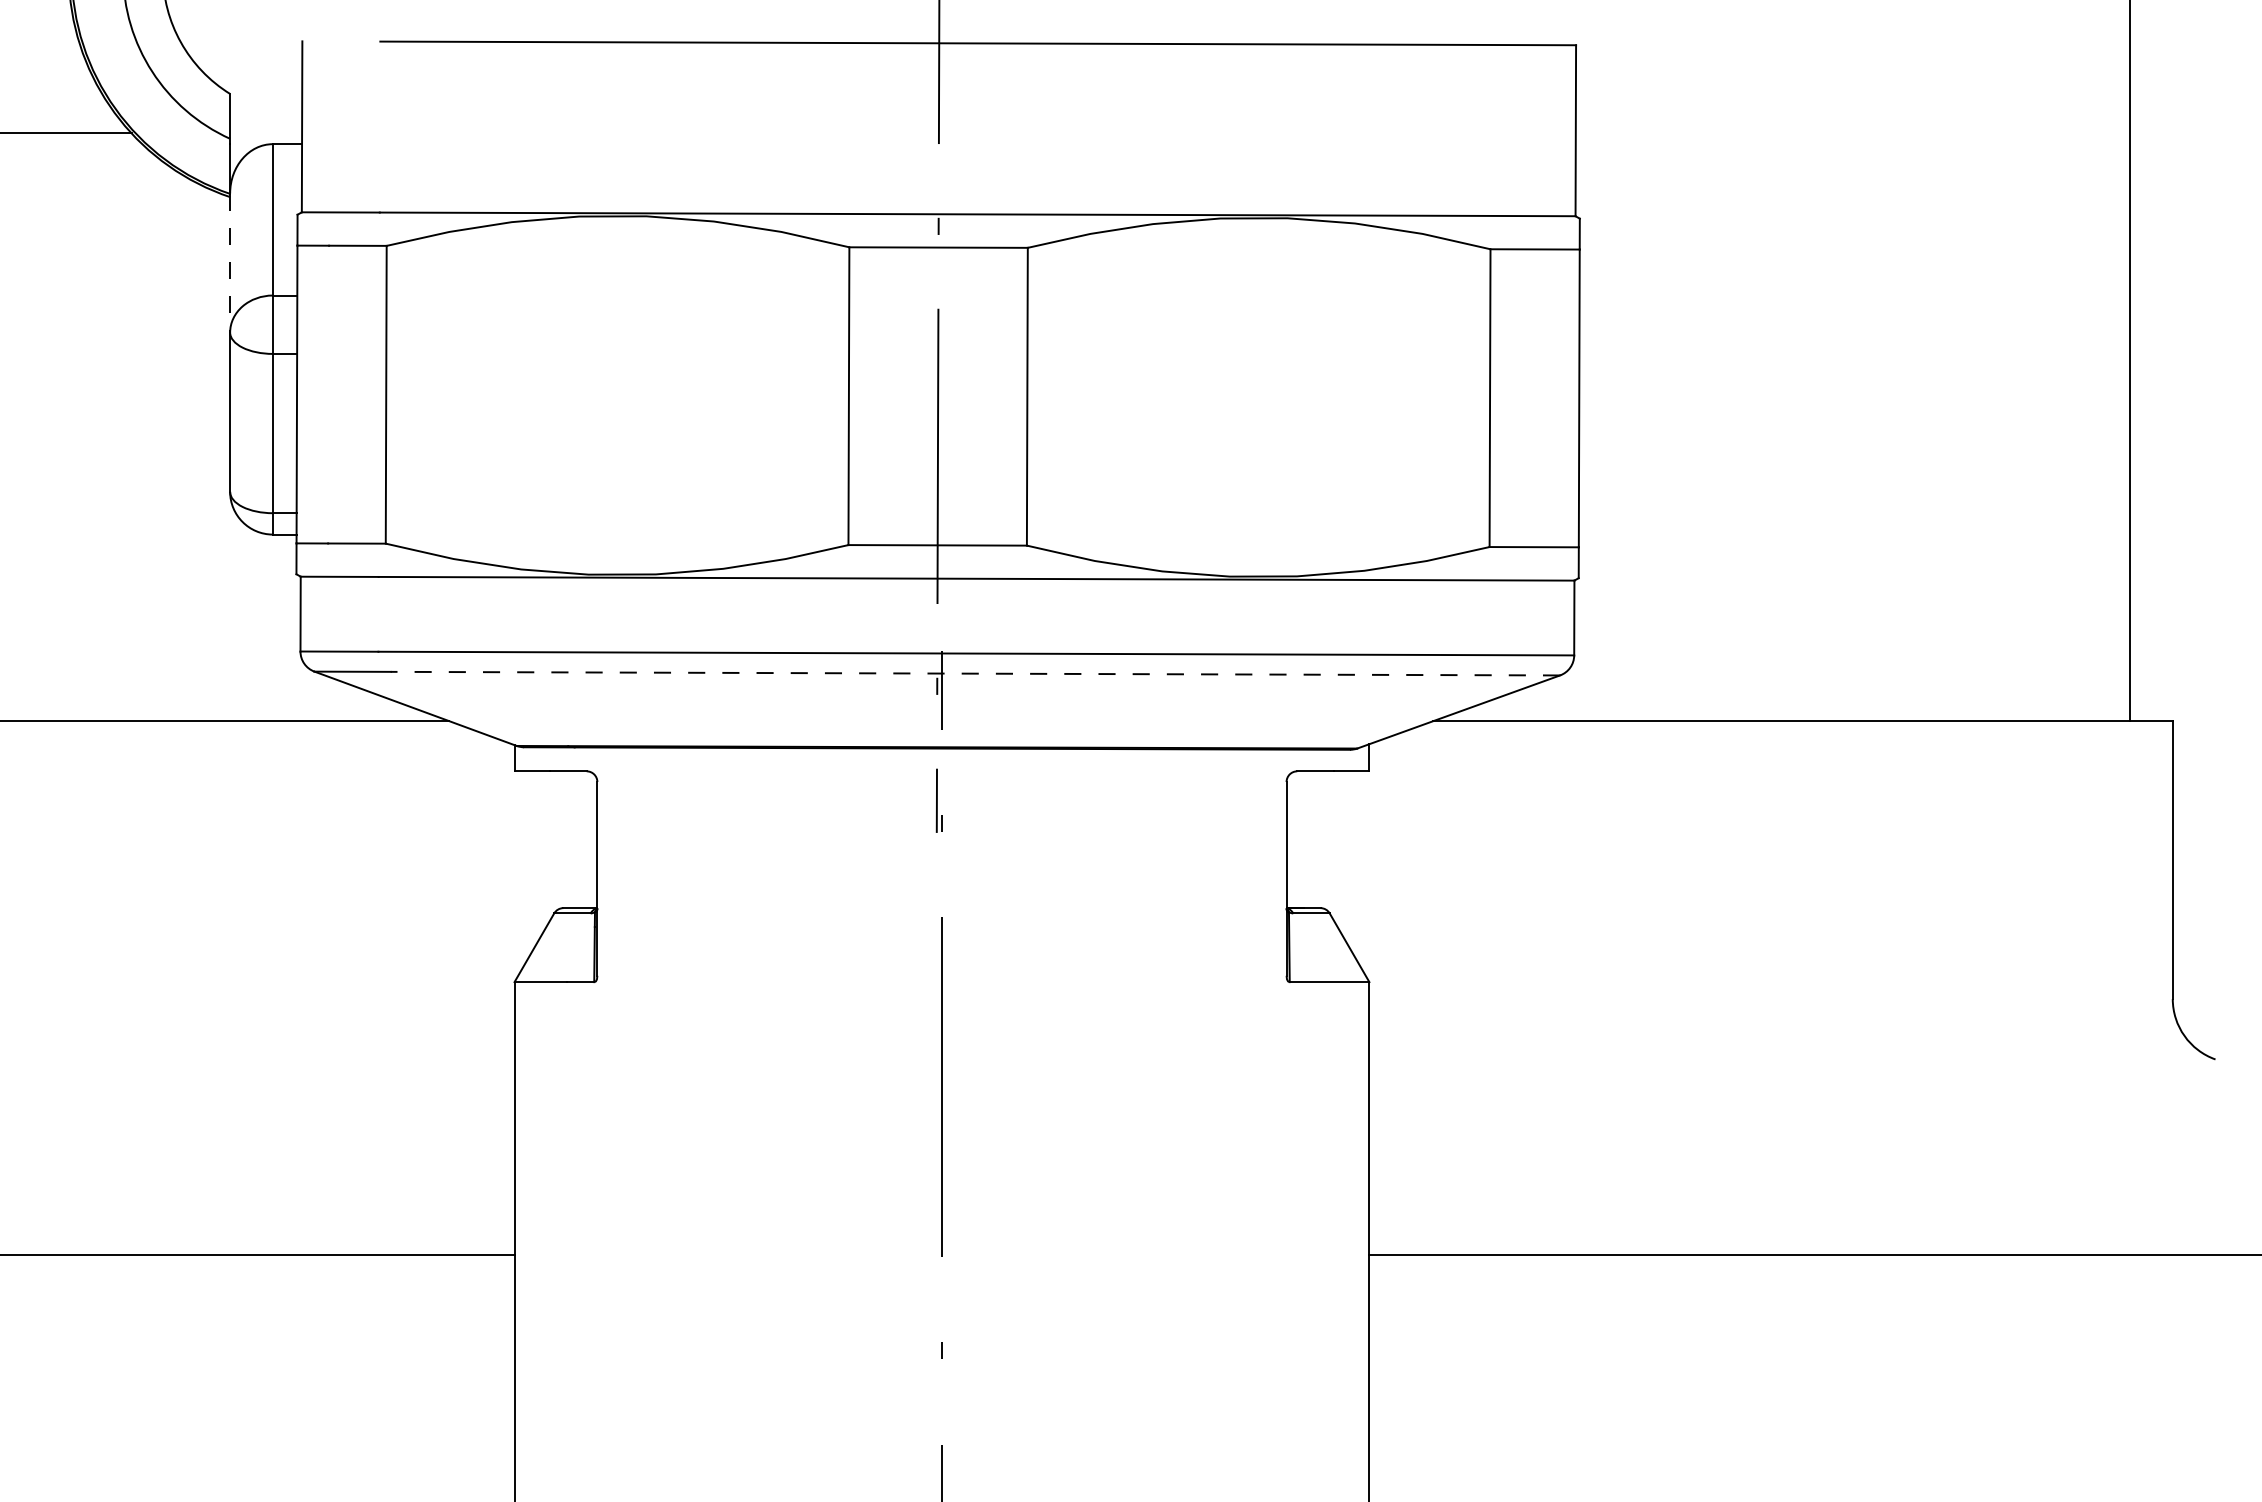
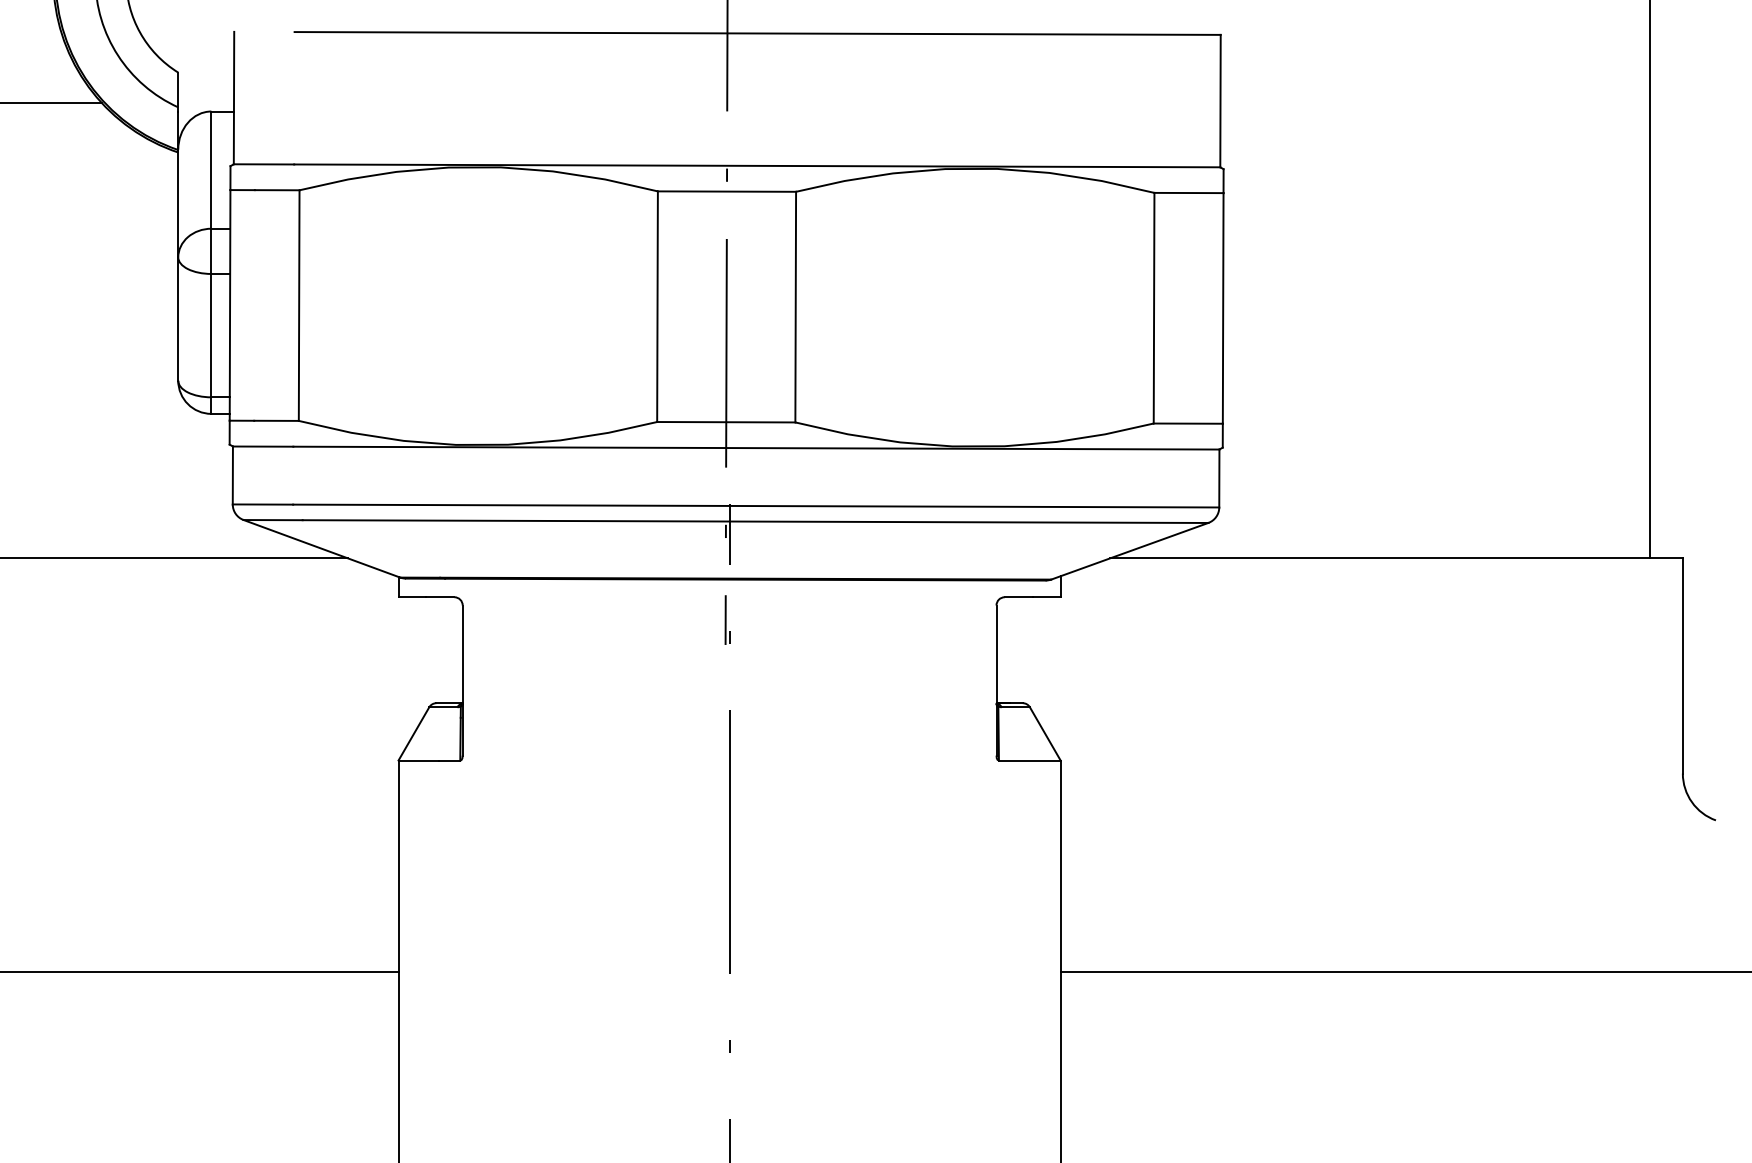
line: (230, 263) -> (178, 203), dashed -> solid
line: (975, 673) -> (755, 521), dashed -> solid

